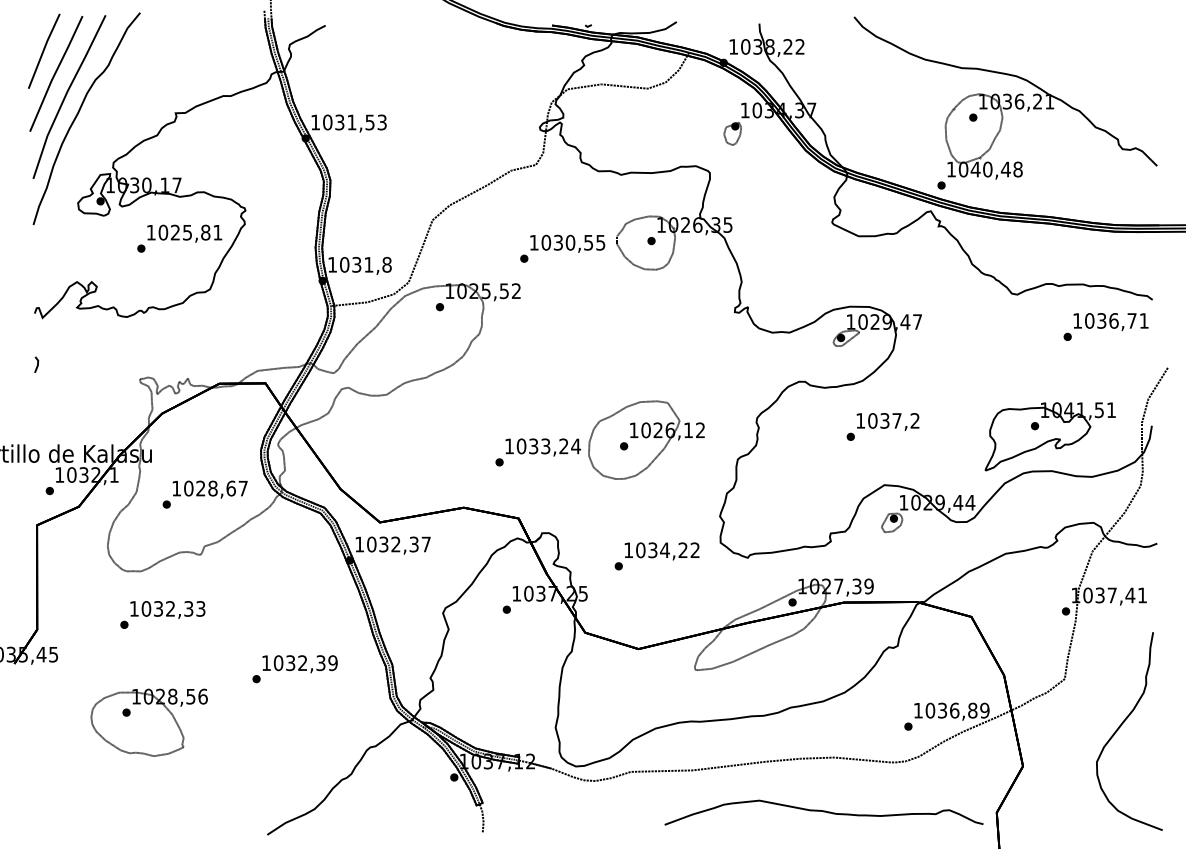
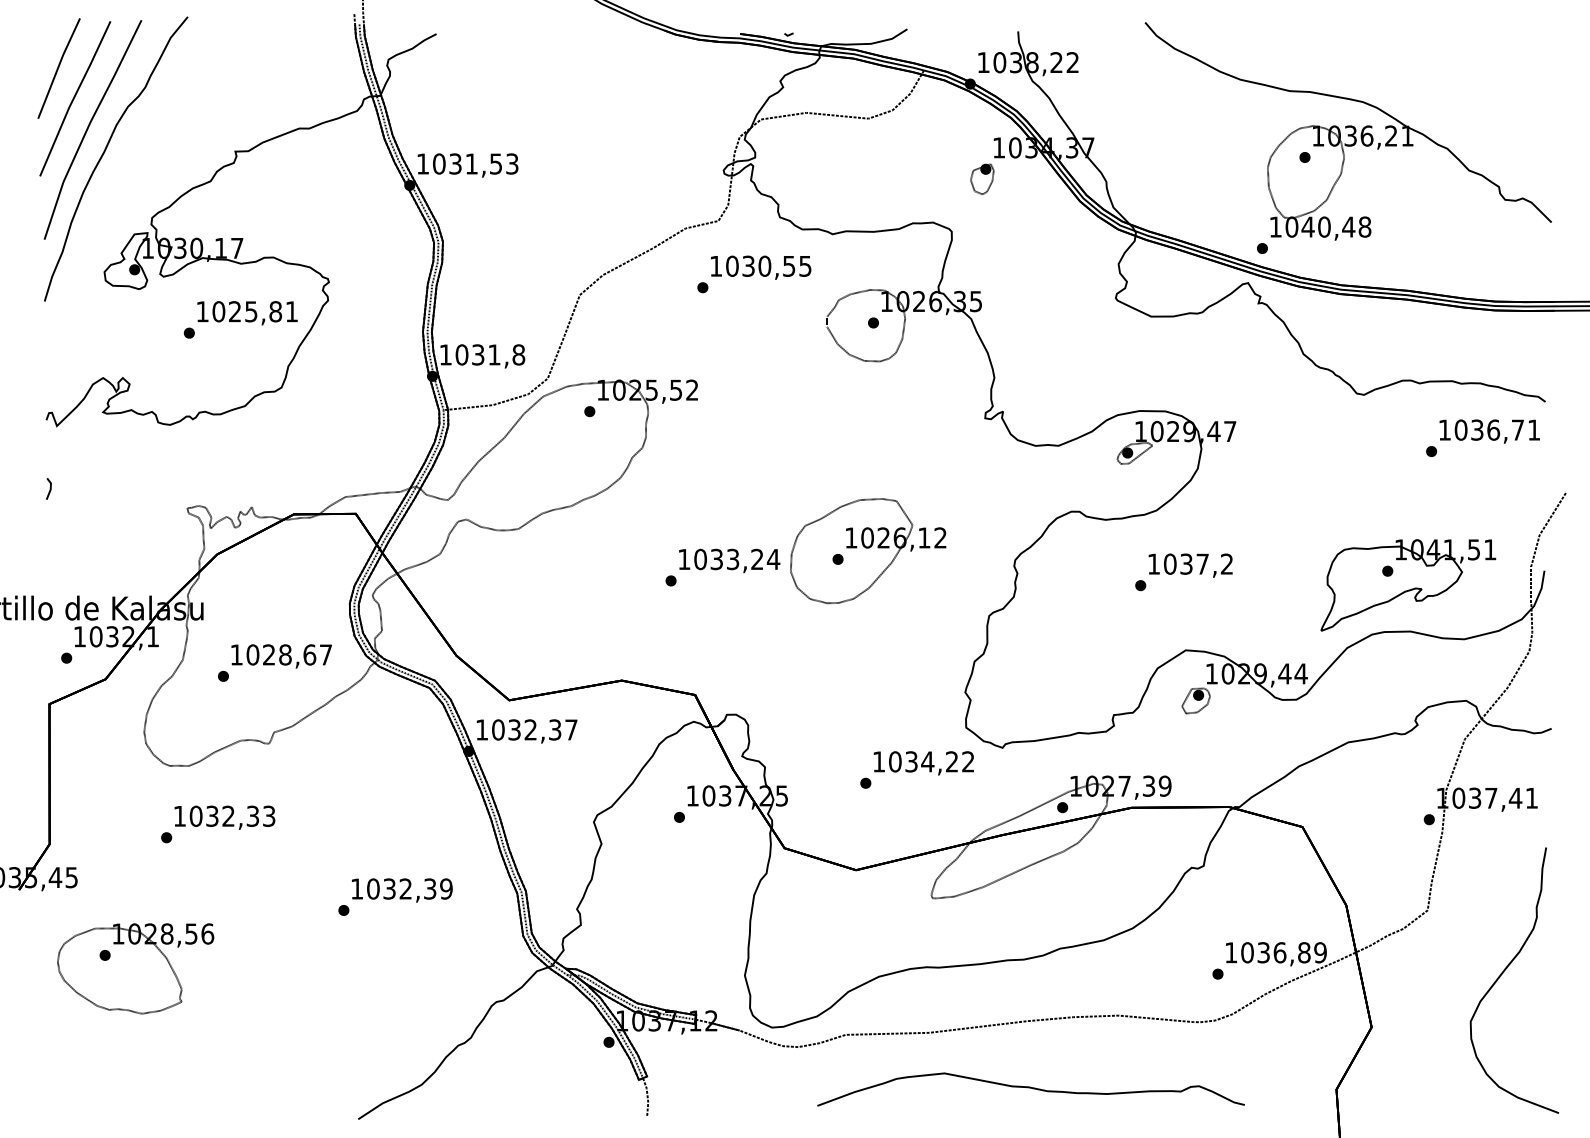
text: (562, 248) -> (754, 273), moved
part: (599, 439) -> (805, 550), moved
text: (656, 556) -> (916, 770), moved
part: (148, 722) -> (134, 968), moved
curve: (823, 812) -> (1030, 1089), moved

